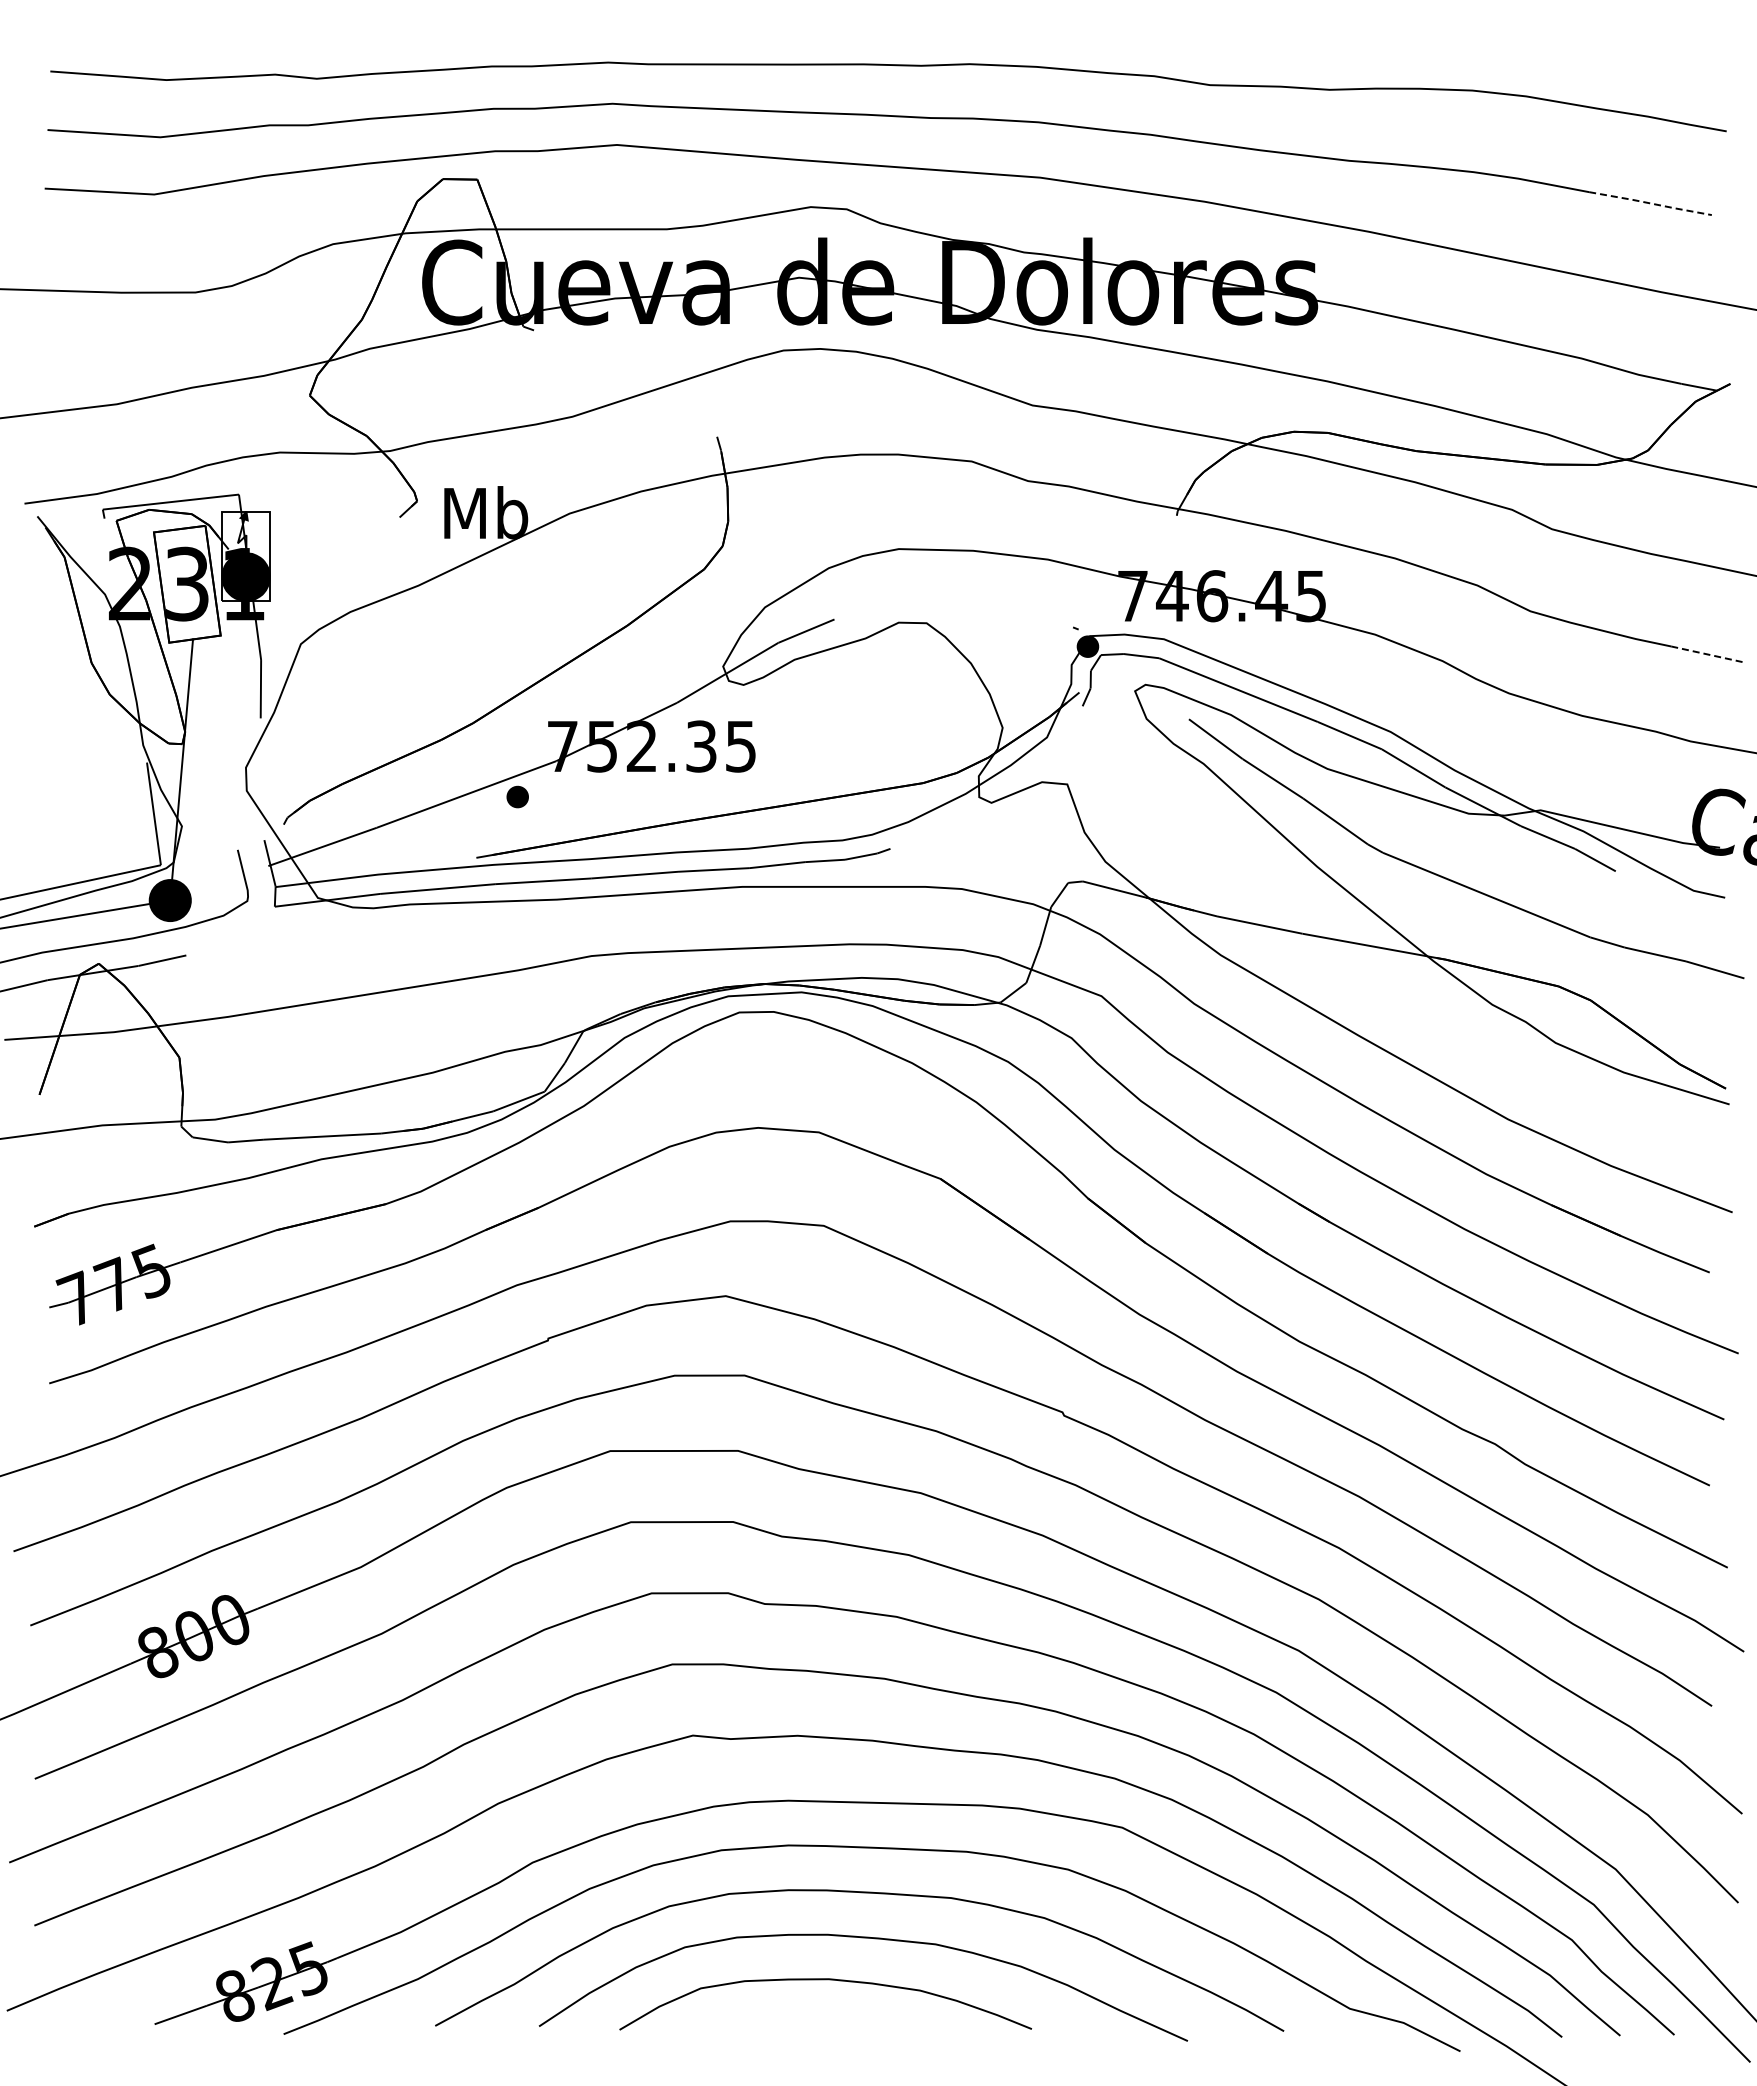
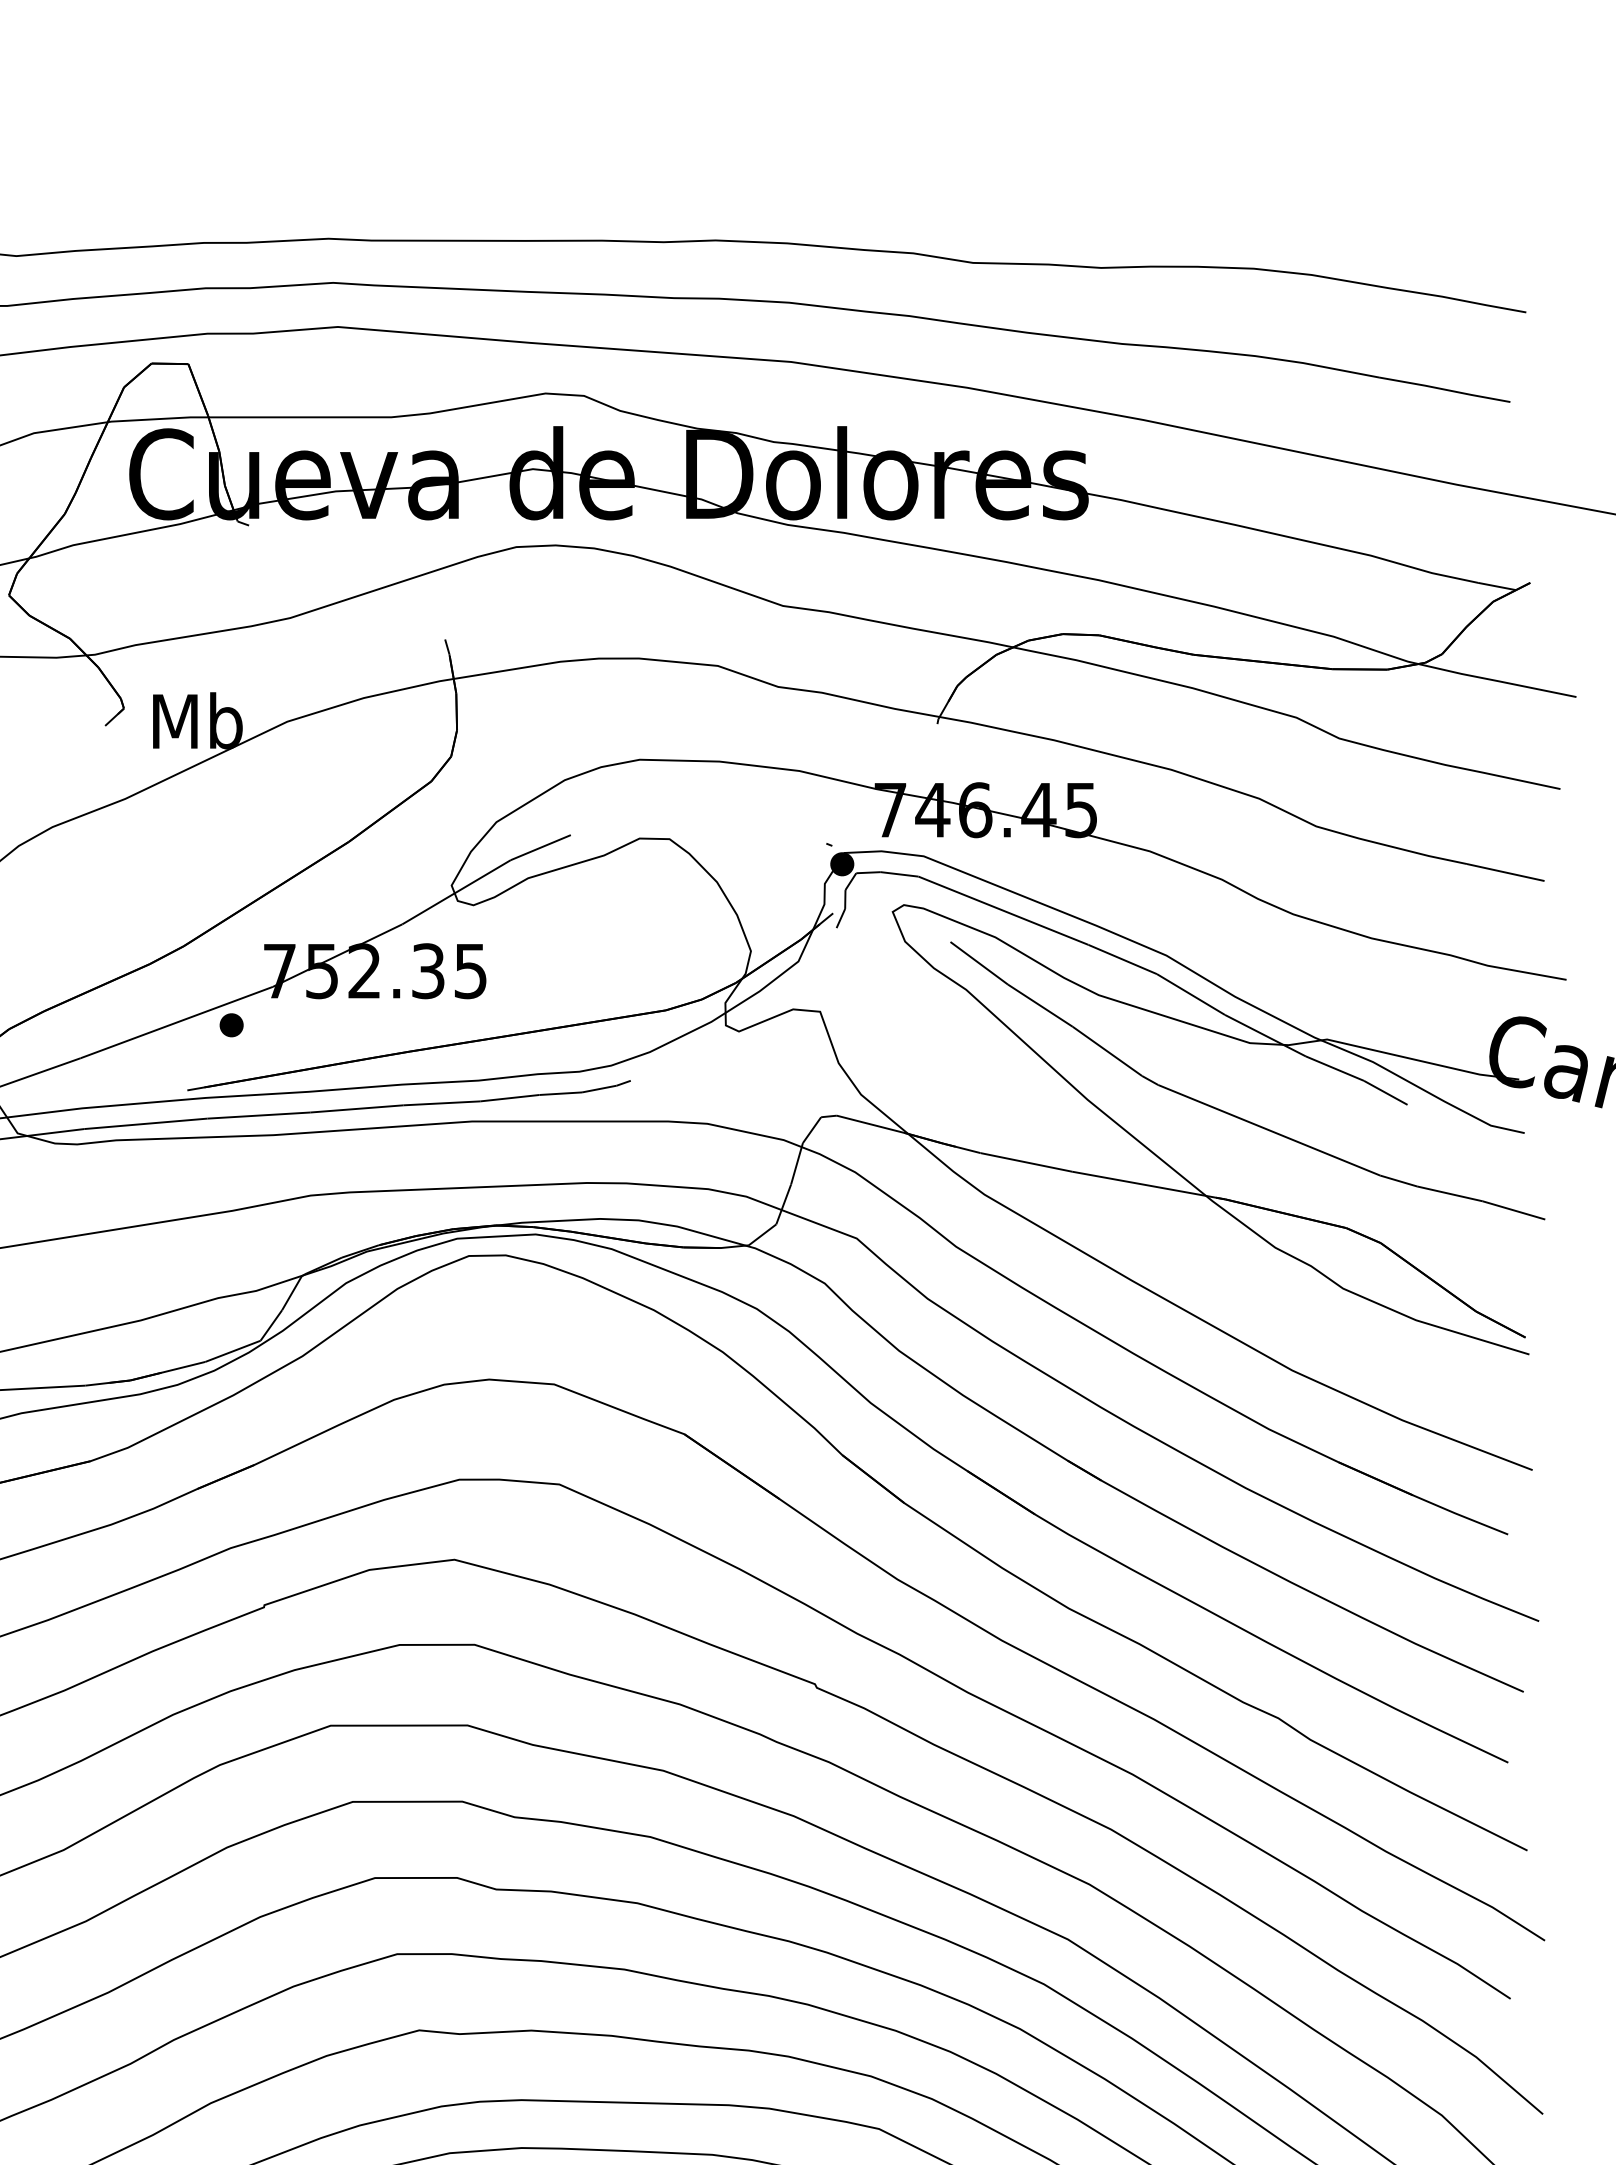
line: (1650, 203) -> (1444, 389), dashed -> solid
line: (1707, 654) -> (1505, 872), dashed -> solid

